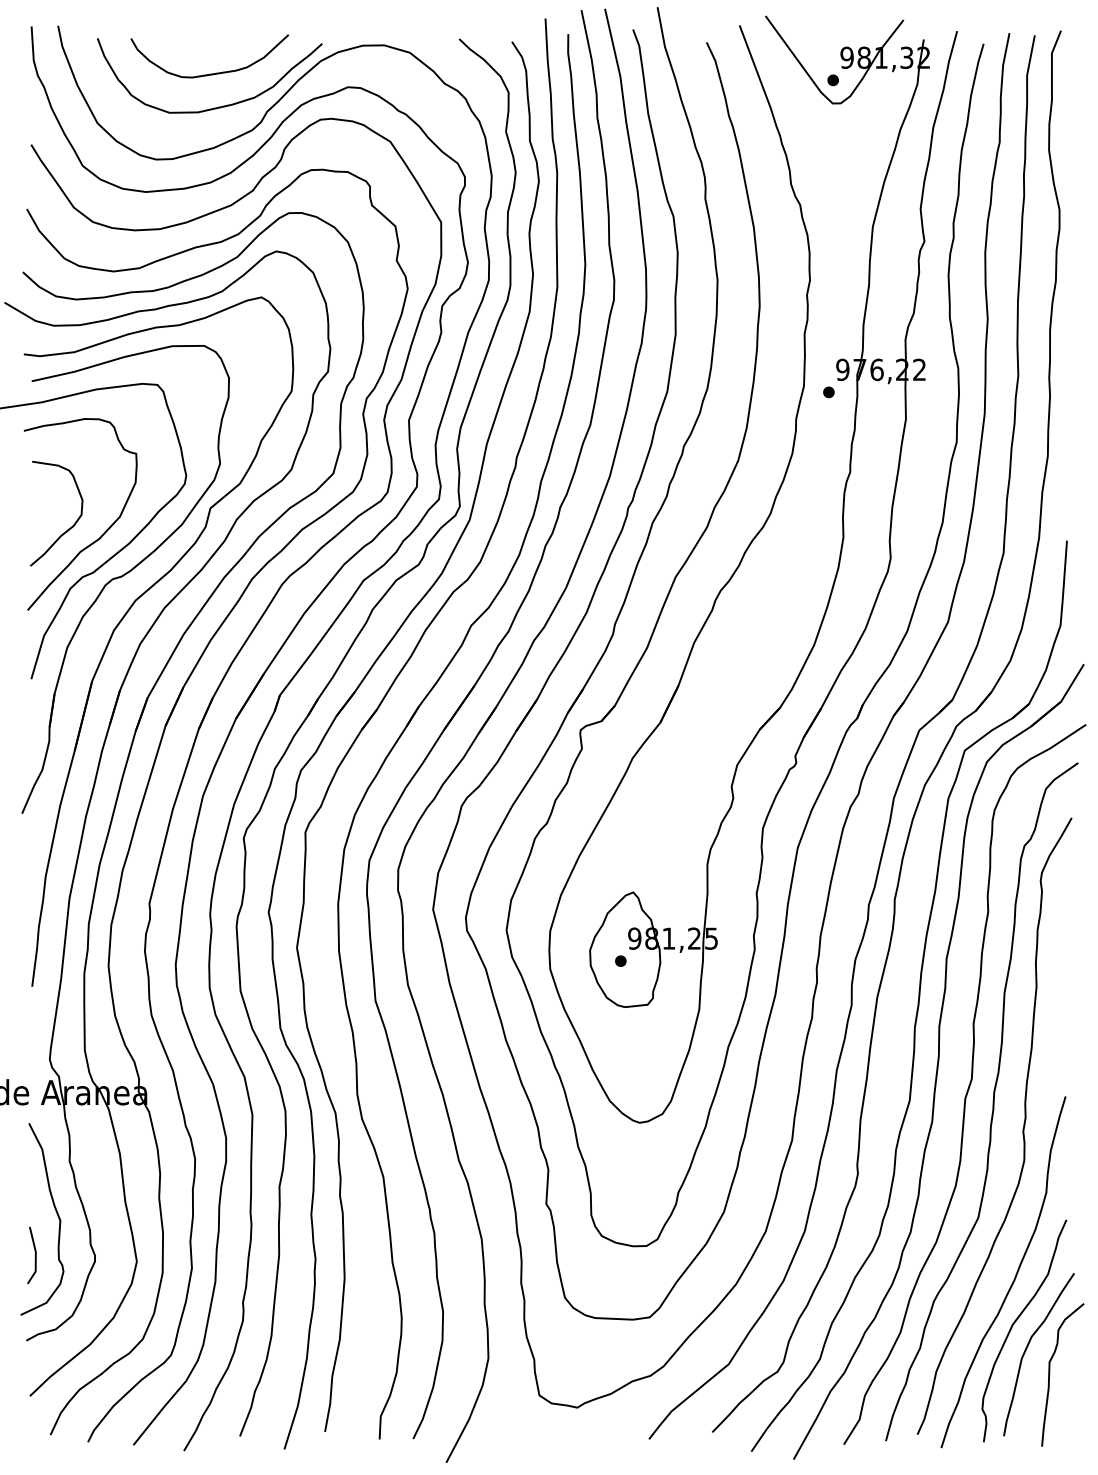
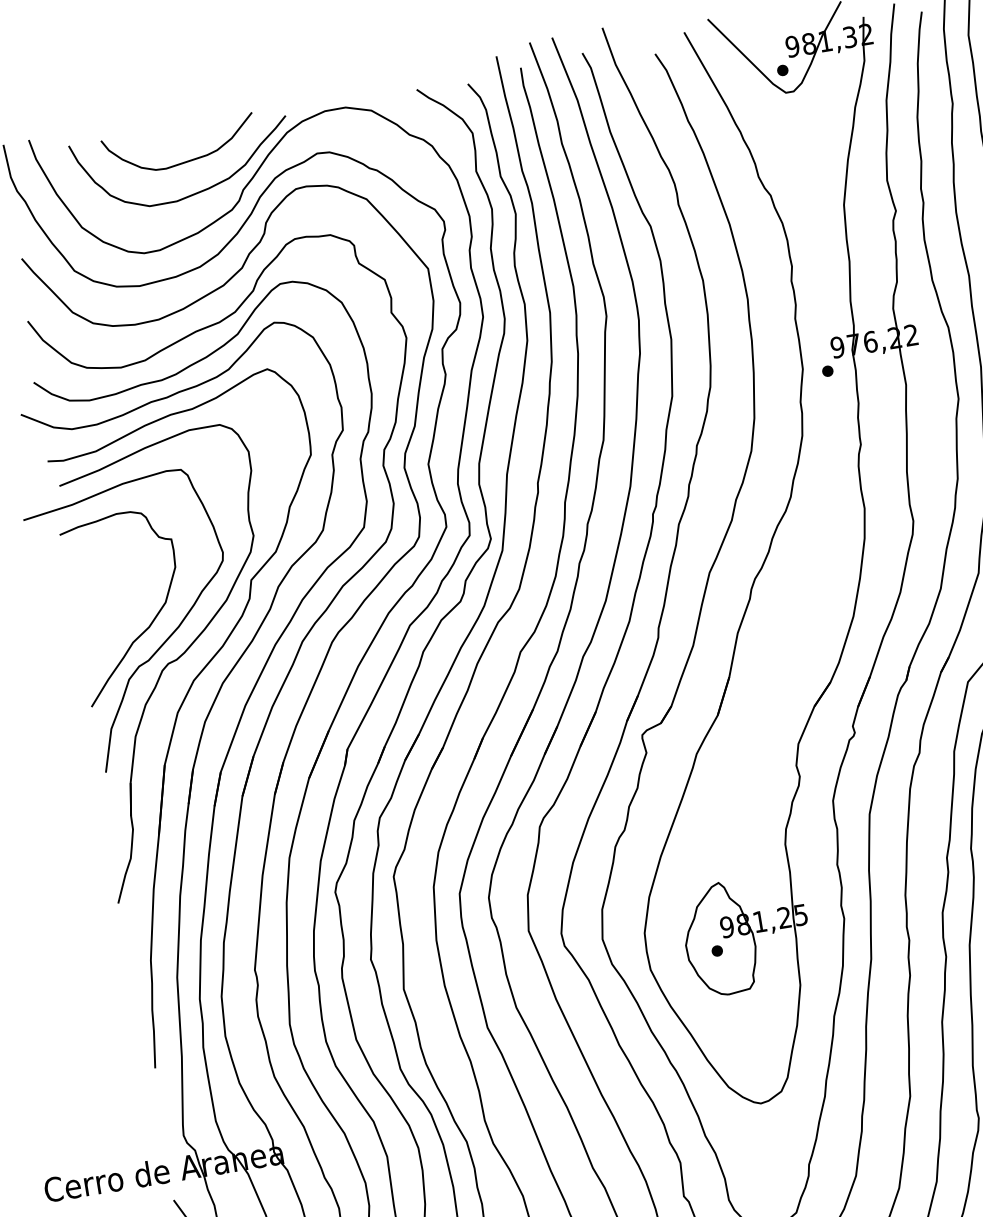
part: (68, 528) -> (117, 621), removed

